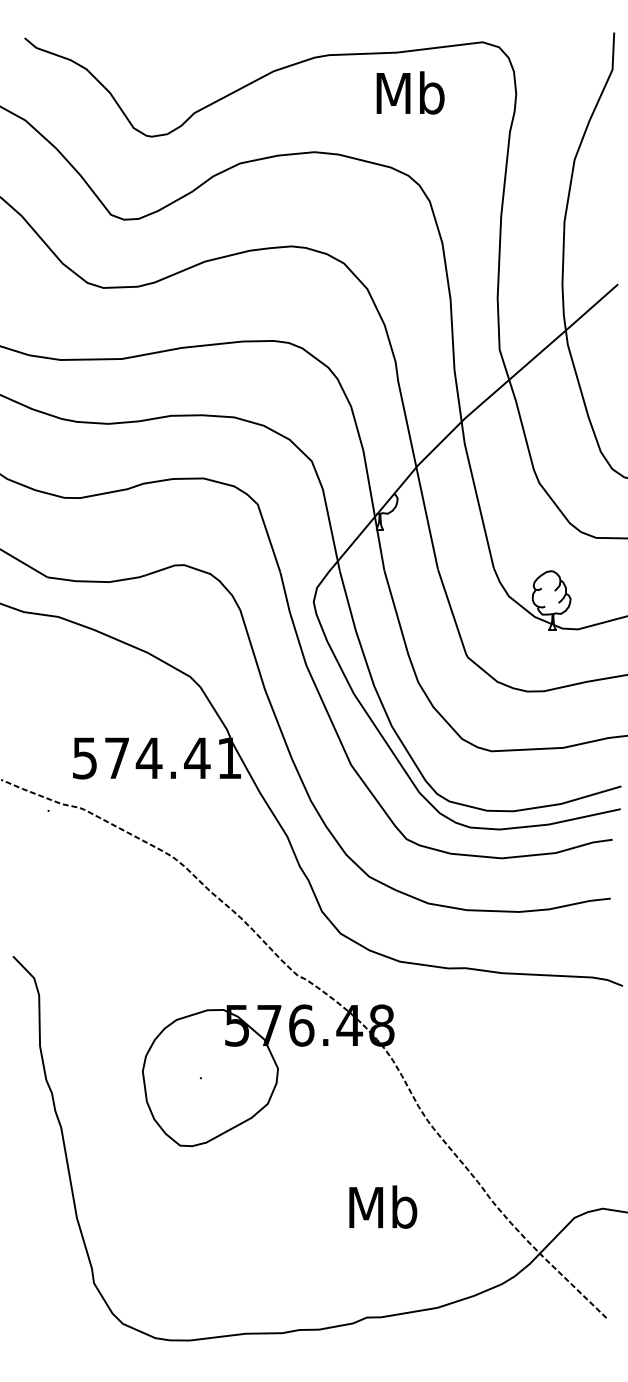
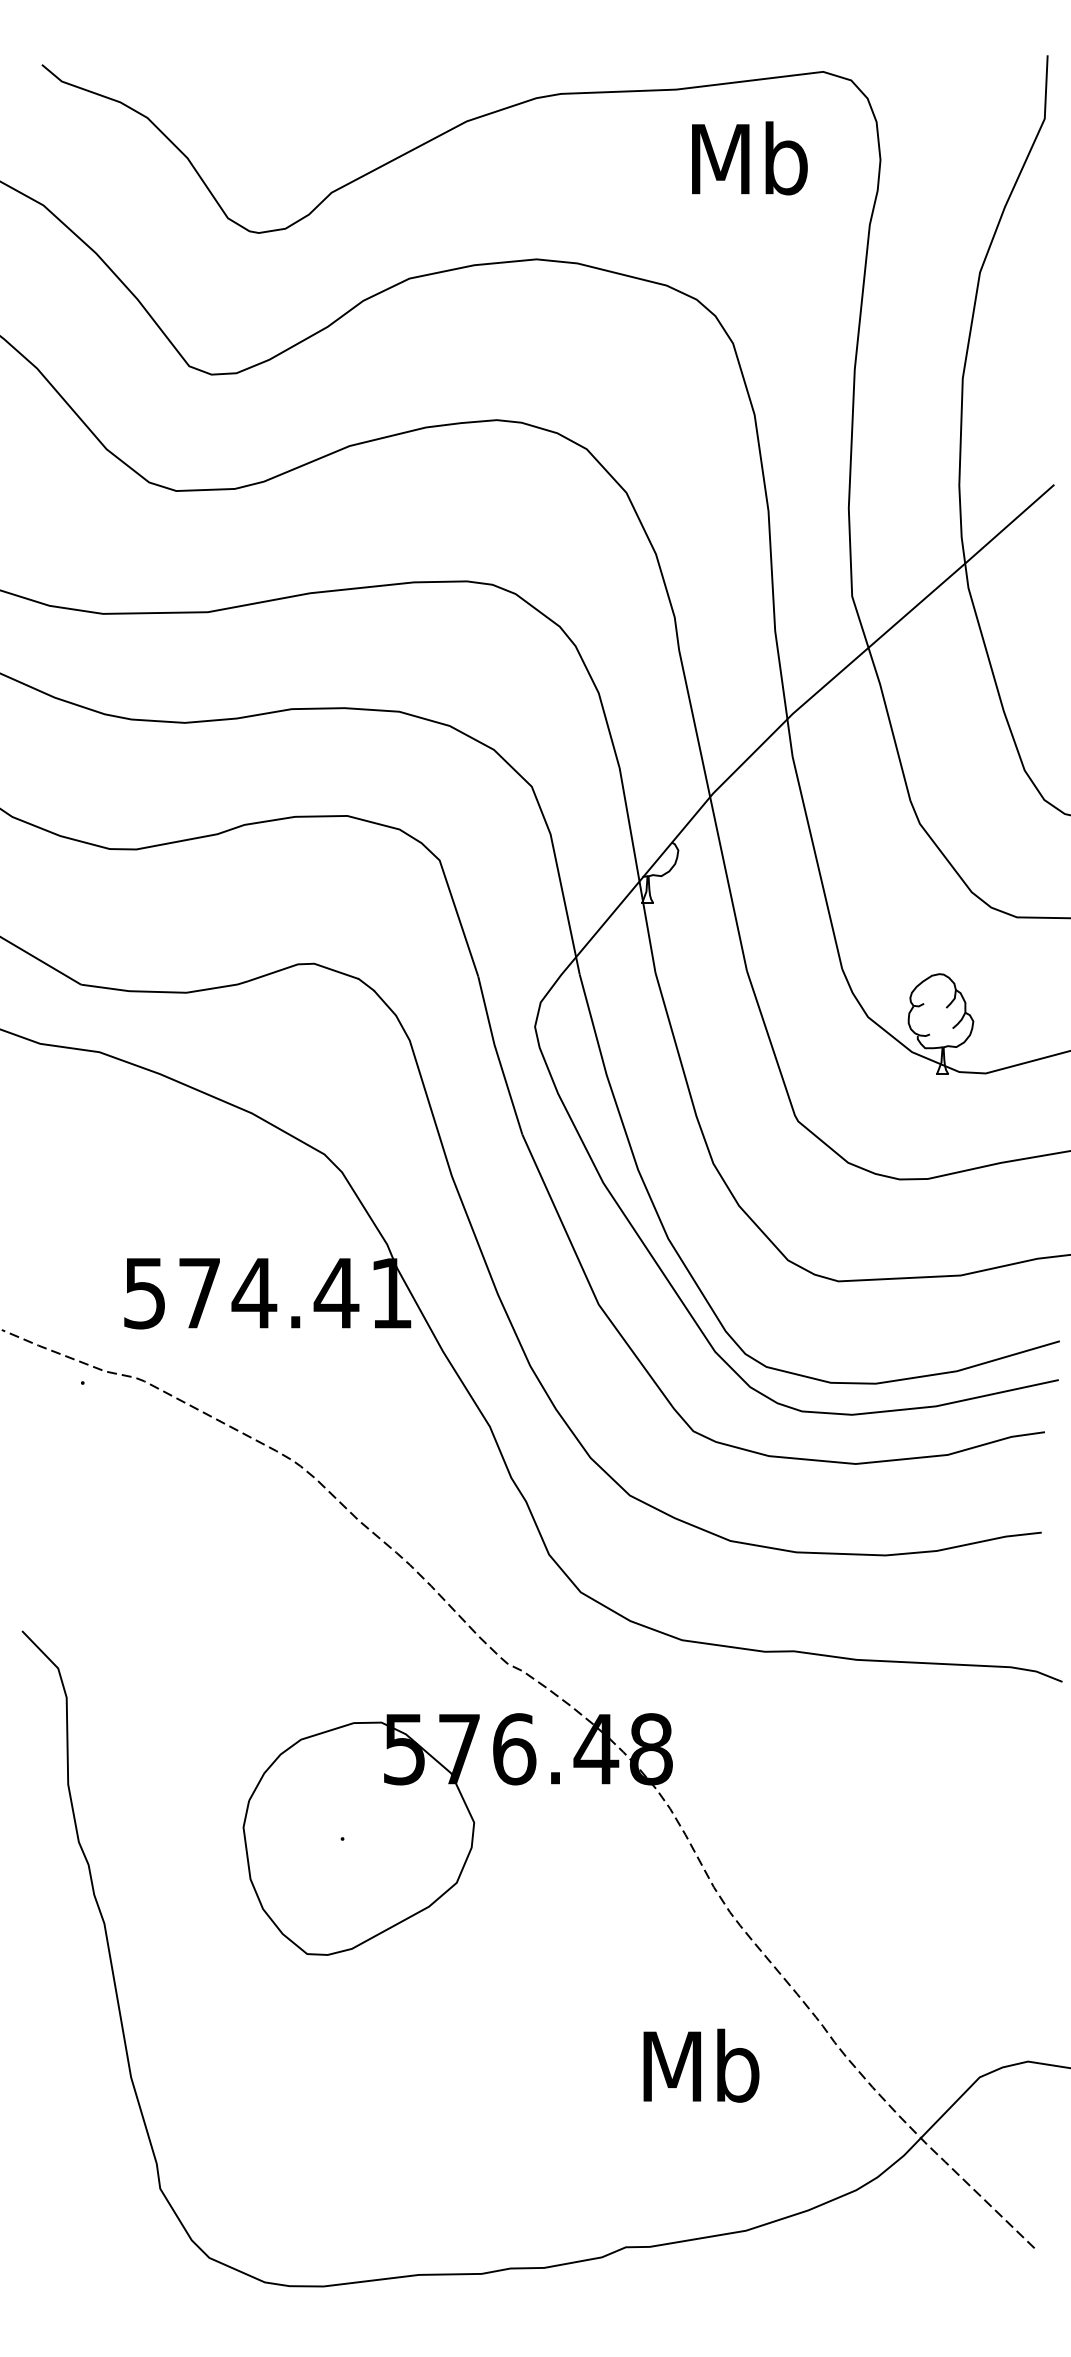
text: (410, 92) -> (749, 157), moved
text: (383, 1206) -> (701, 2064), moved

